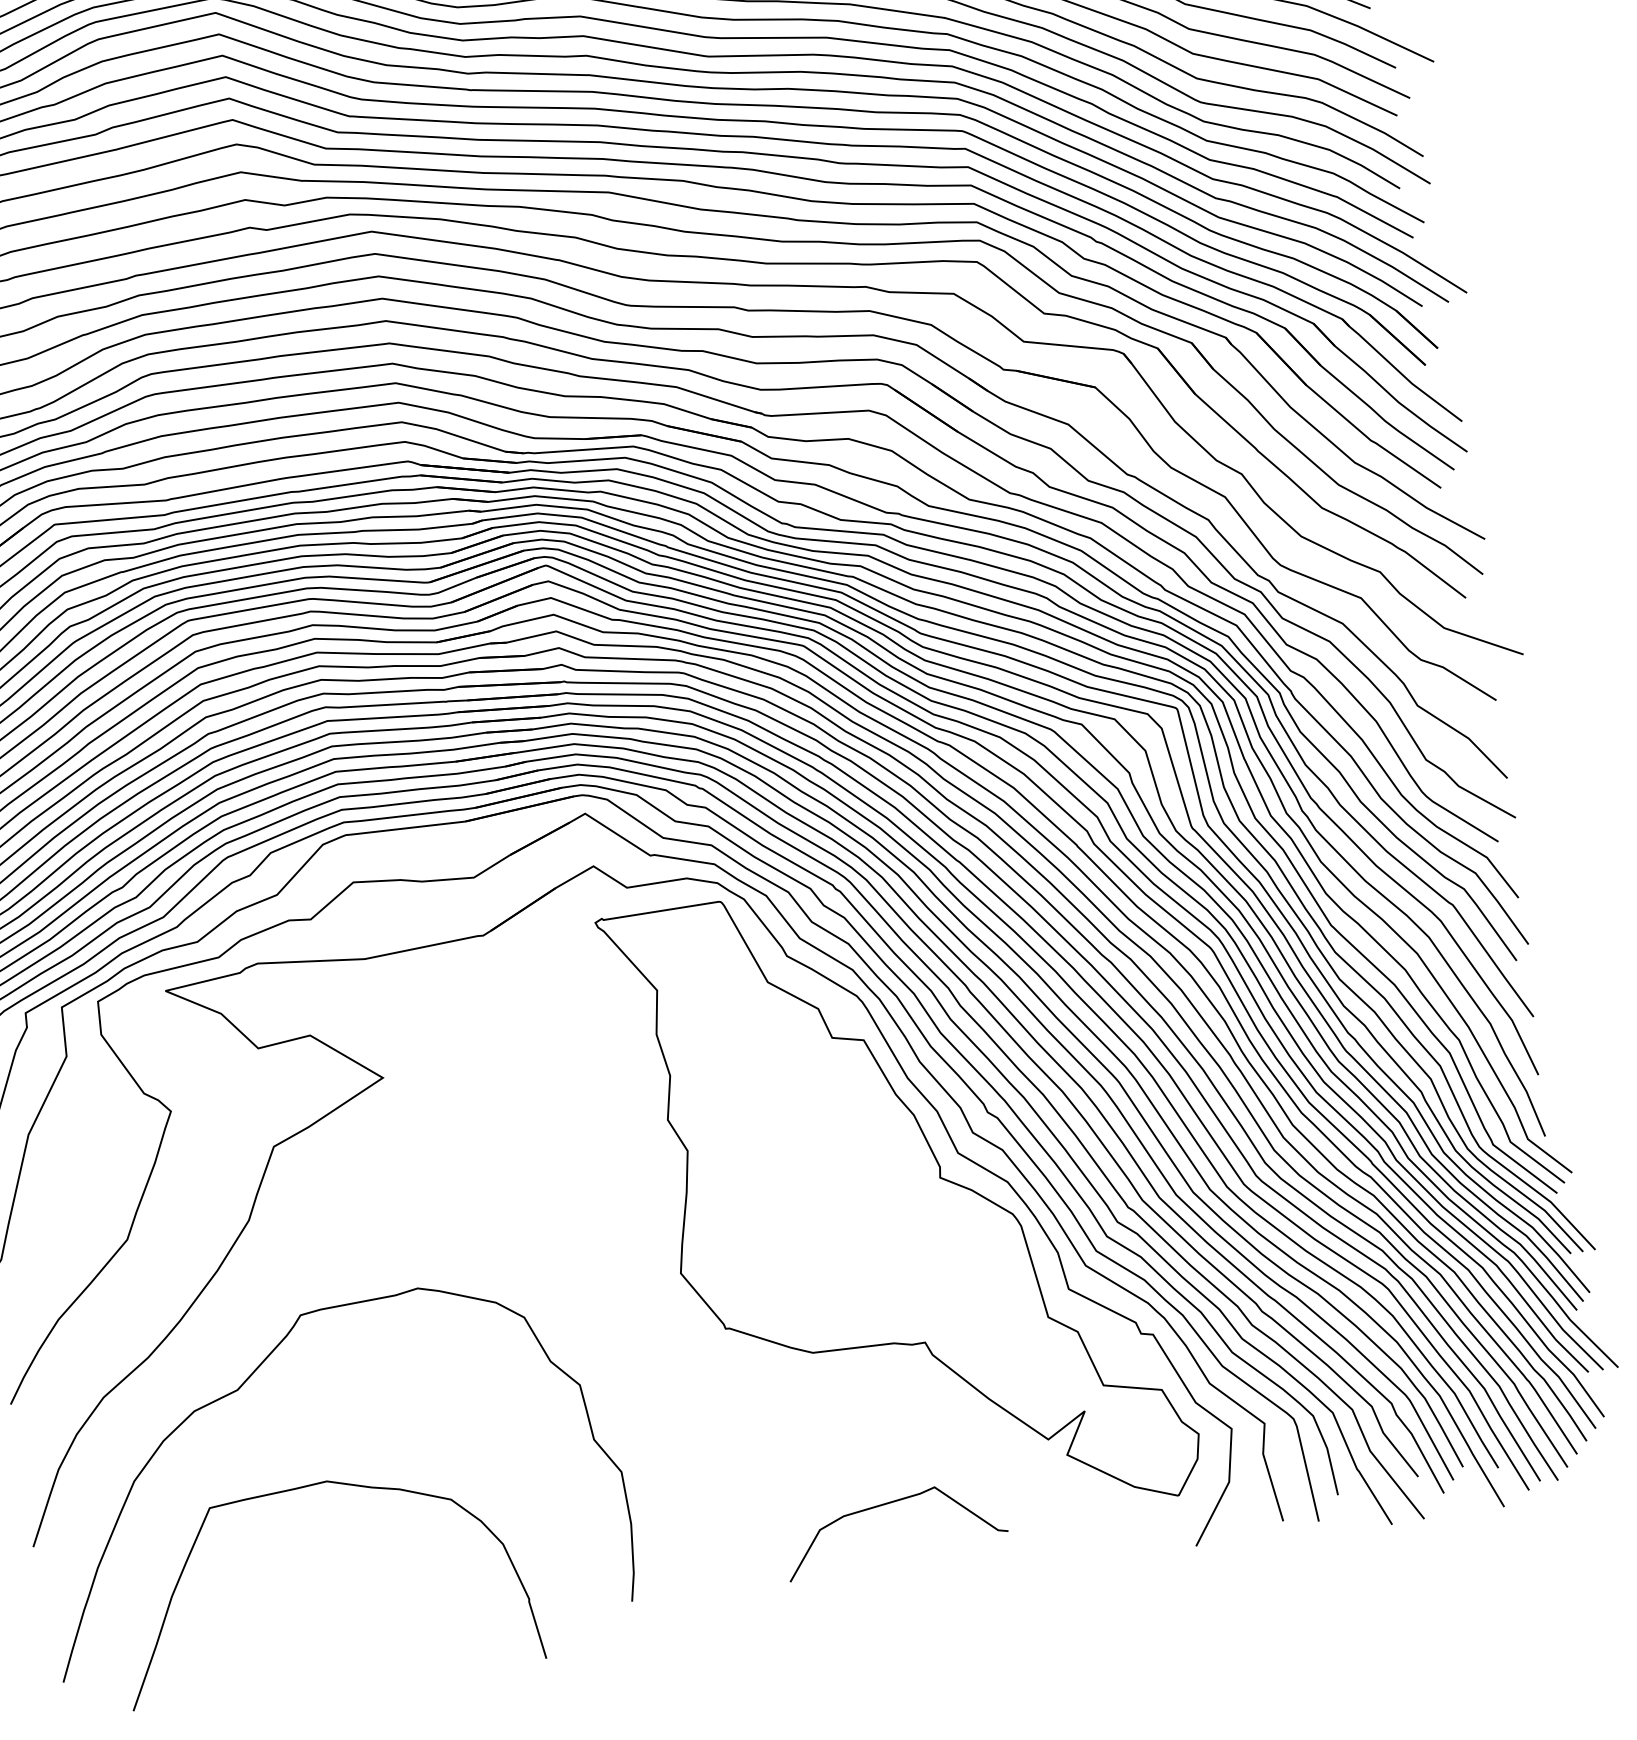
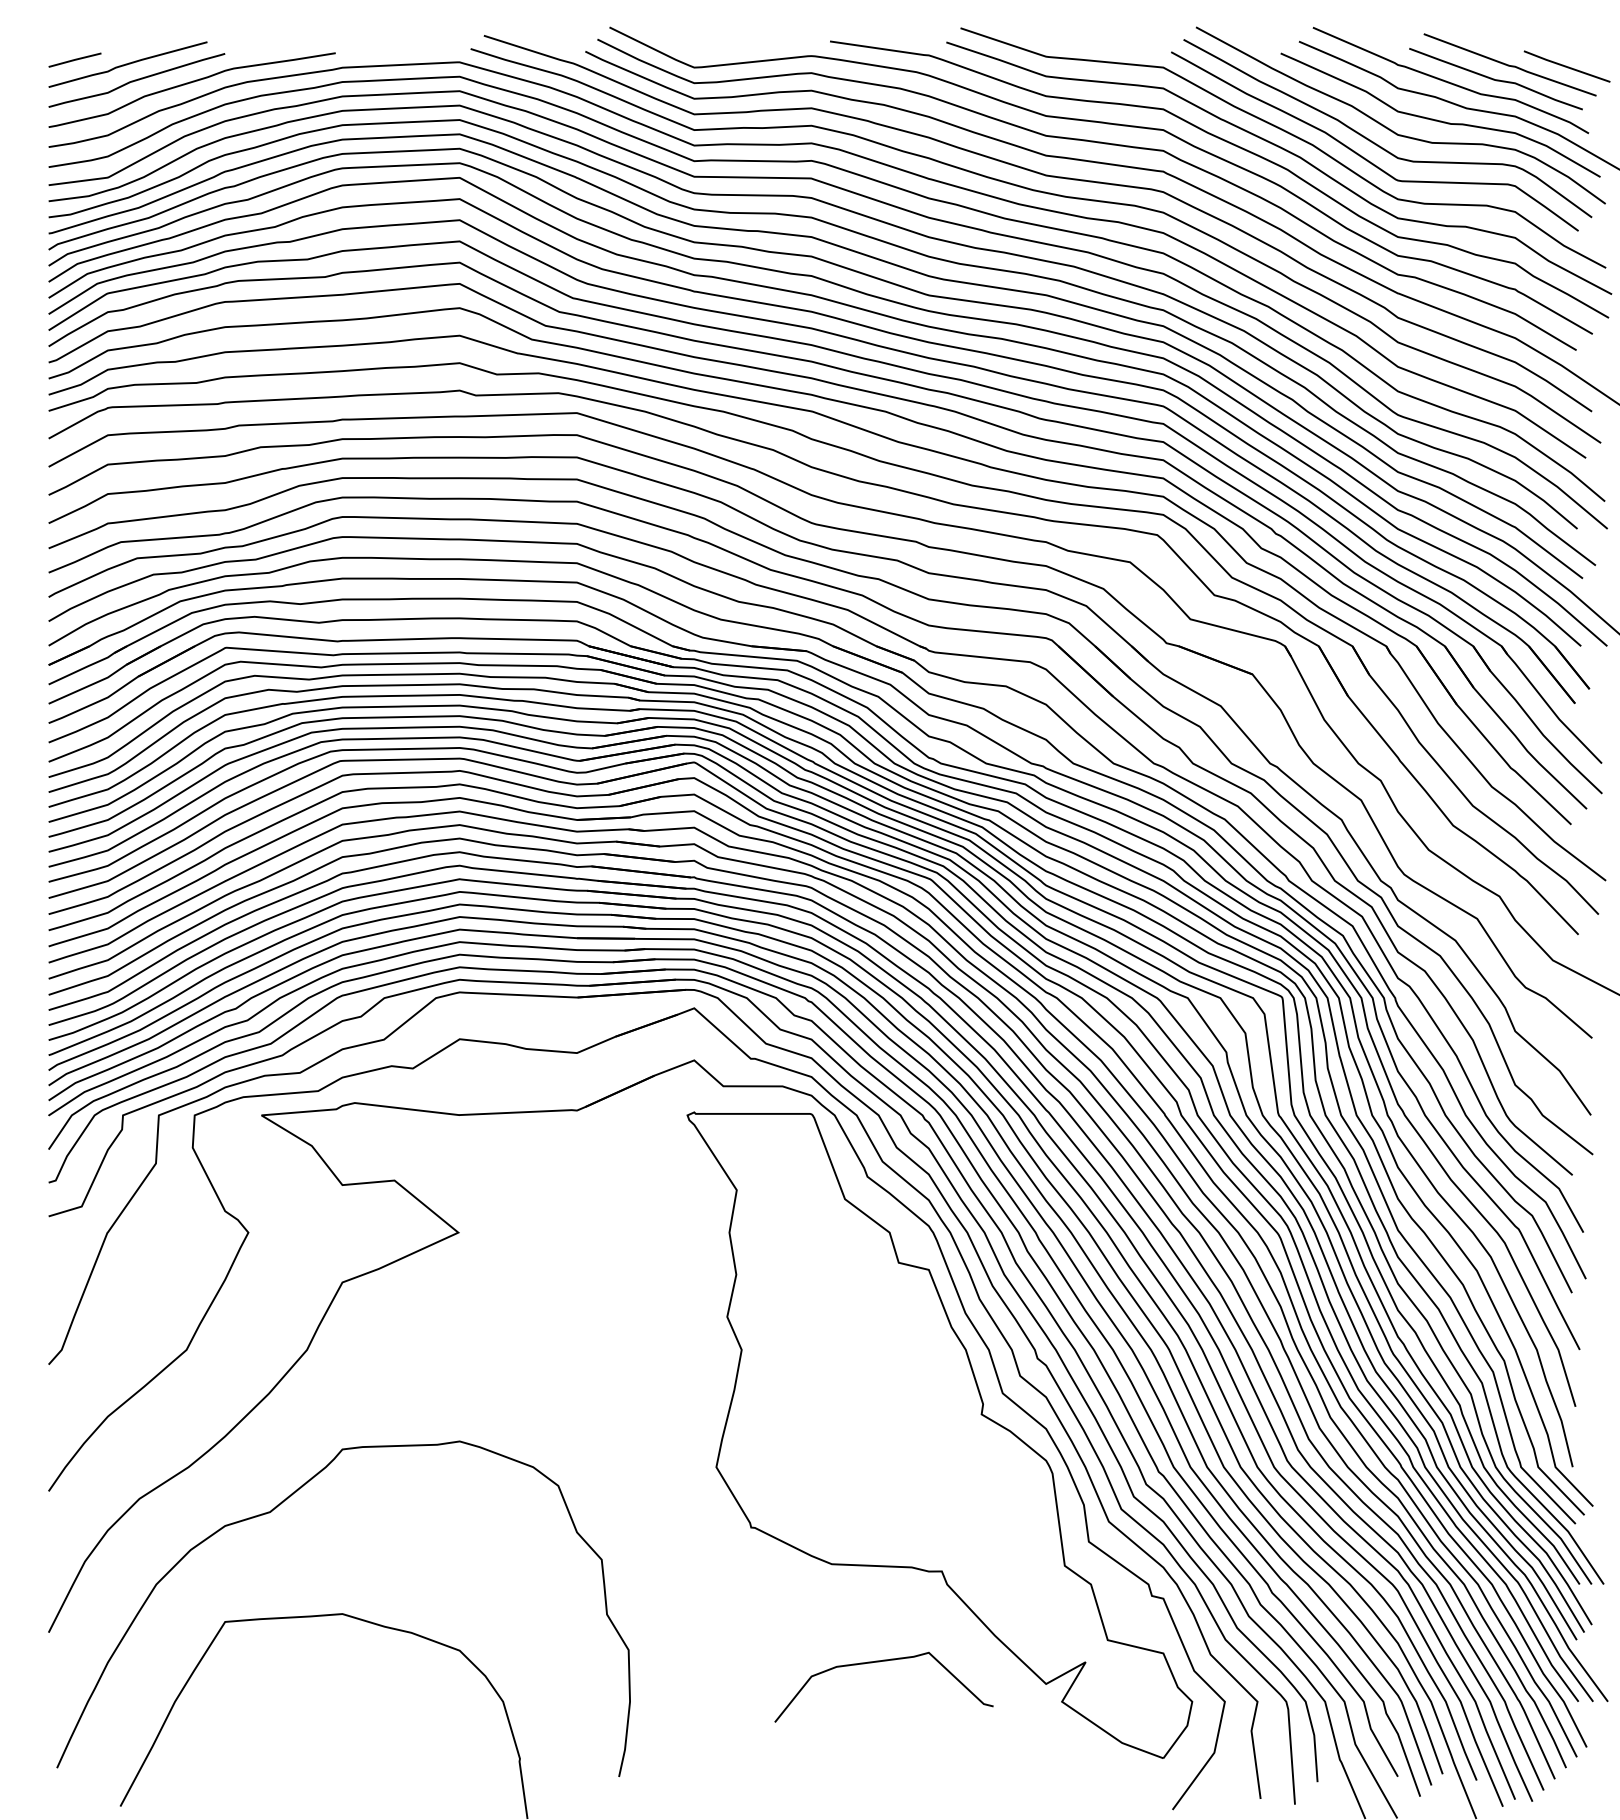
curve: (886, 1505) -> (879, 1662), moved

